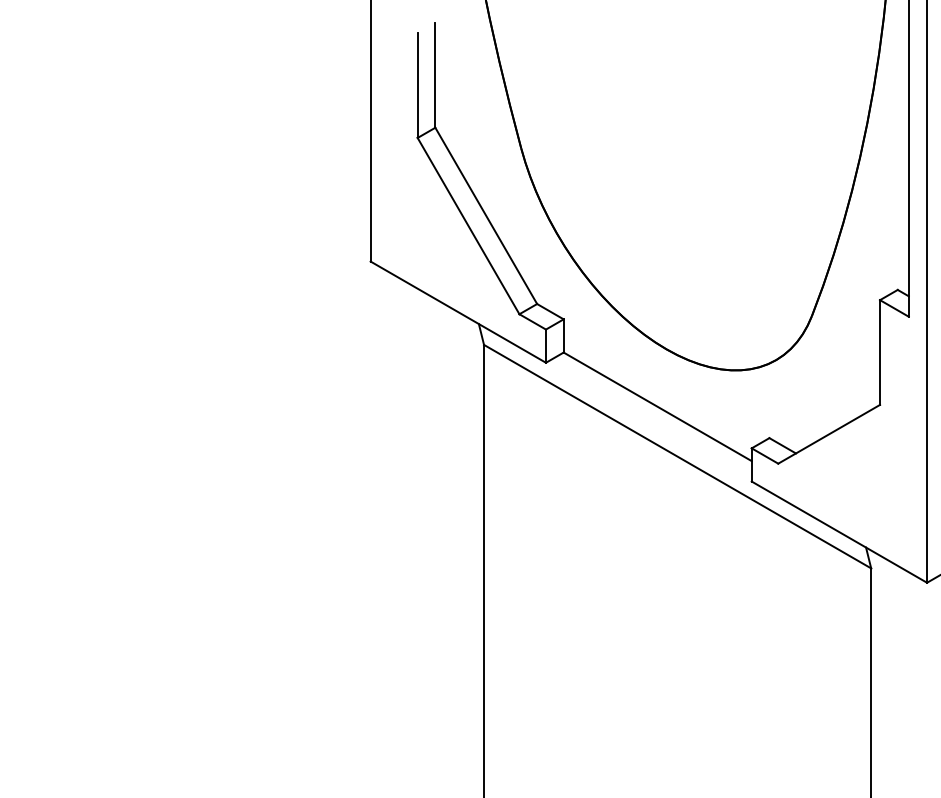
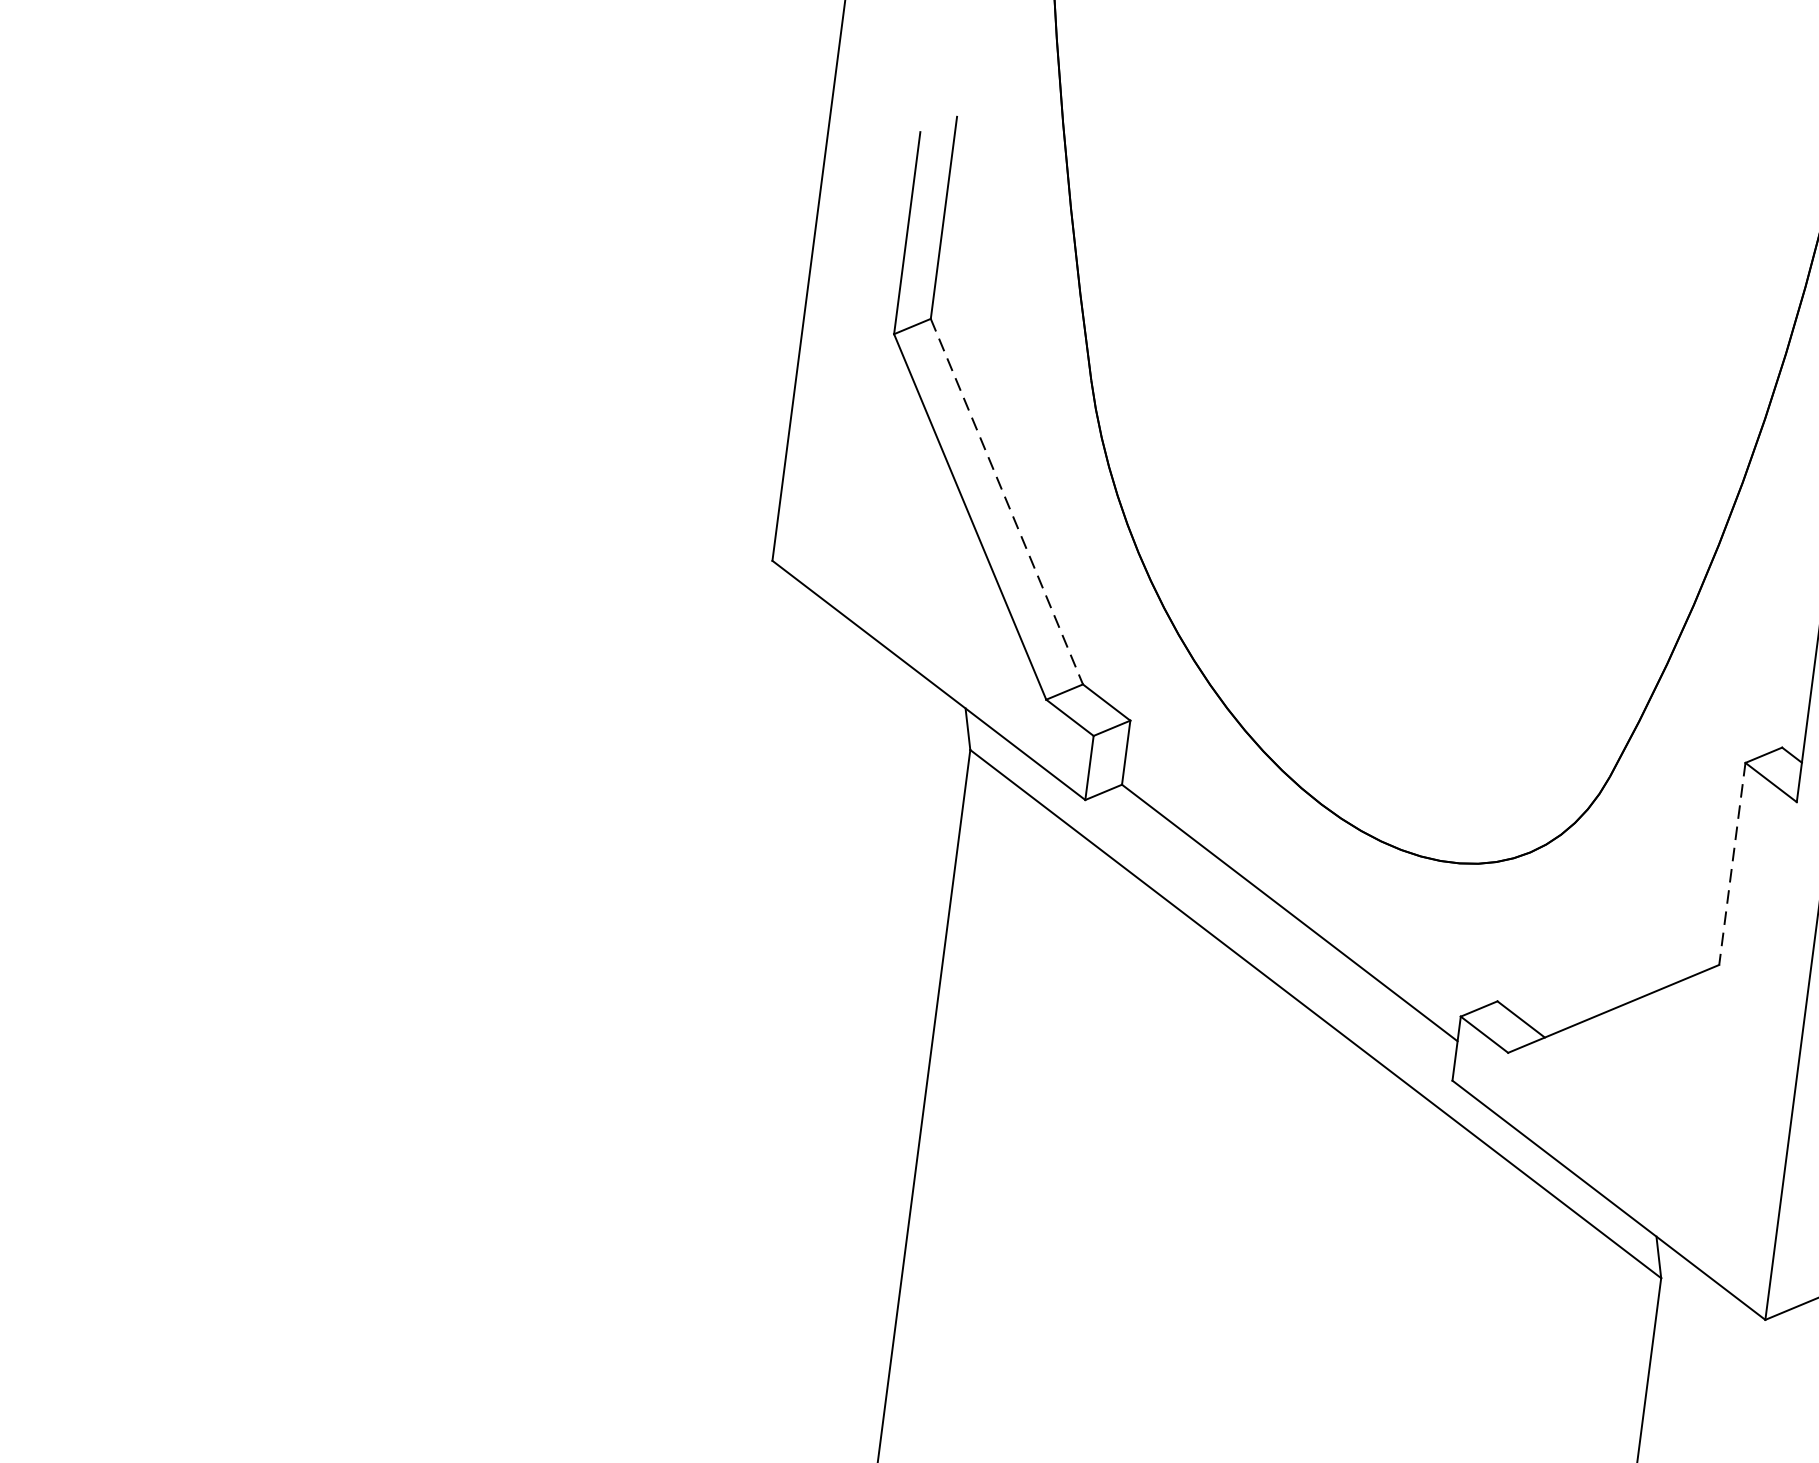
line: (486, 215) -> (1007, 500), solid -> dashed
line: (880, 353) -> (1732, 865), solid -> dashed

